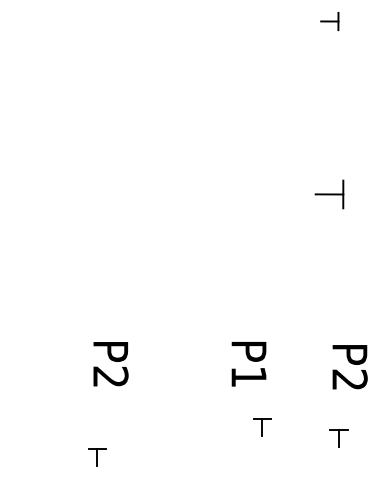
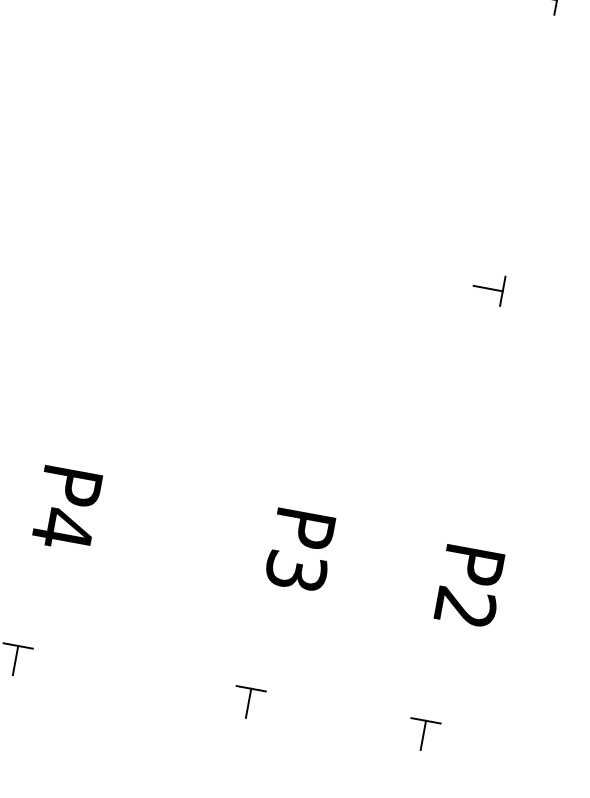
part: (328, 193) -> (487, 287), size x0.62
text: (110, 376) -> (62, 528), P2 -> P4
text: (248, 376) -> (295, 570), P1 -> P3
part: (262, 427) -> (248, 703), moved
part: (338, 438) -> (422, 735), moved

